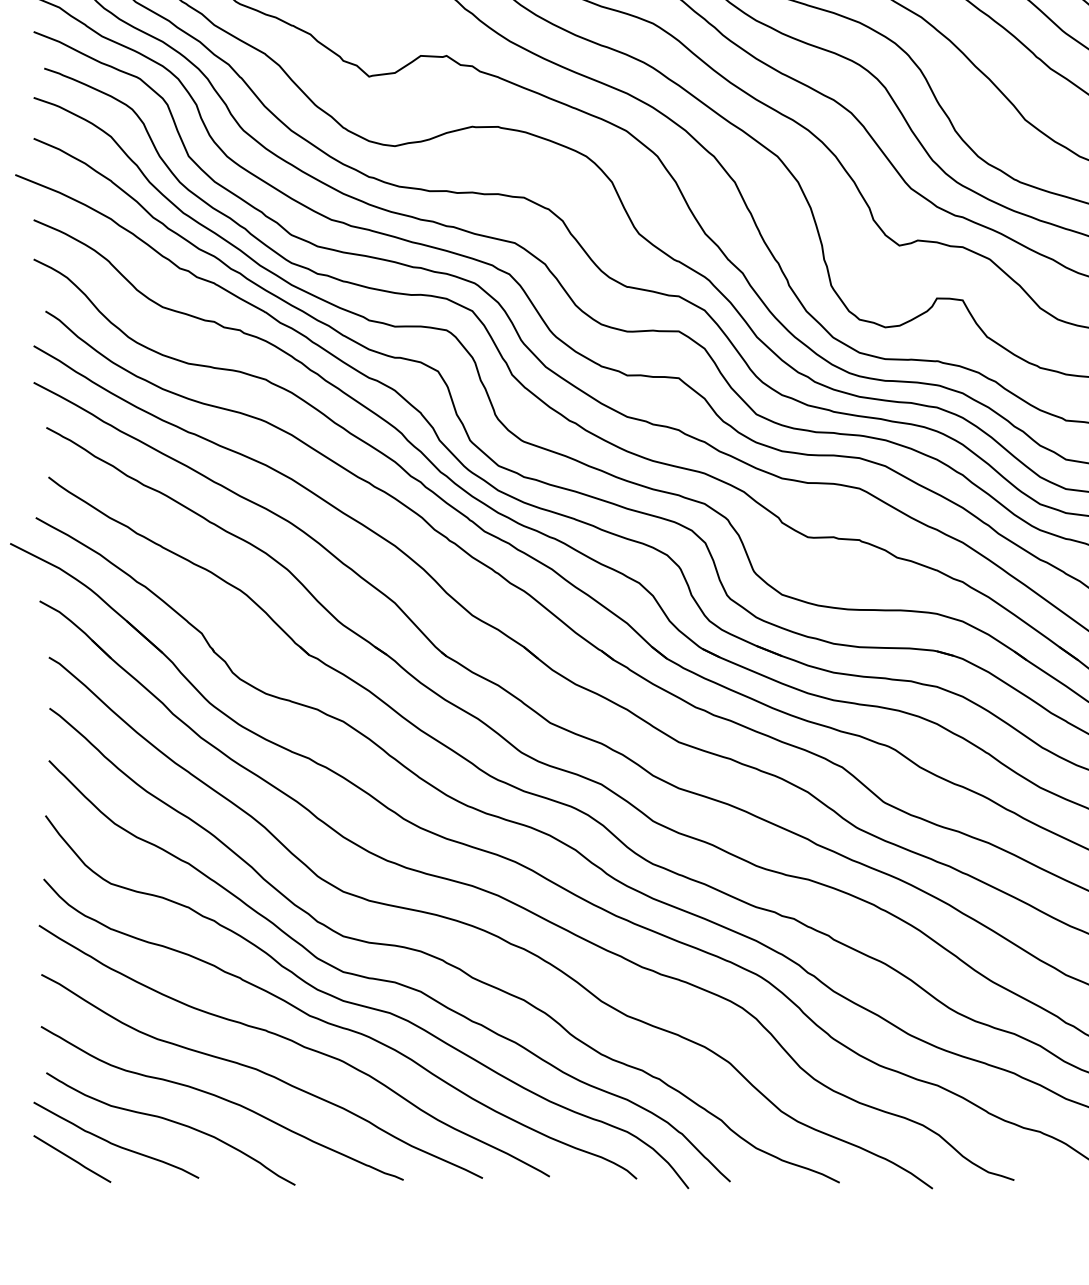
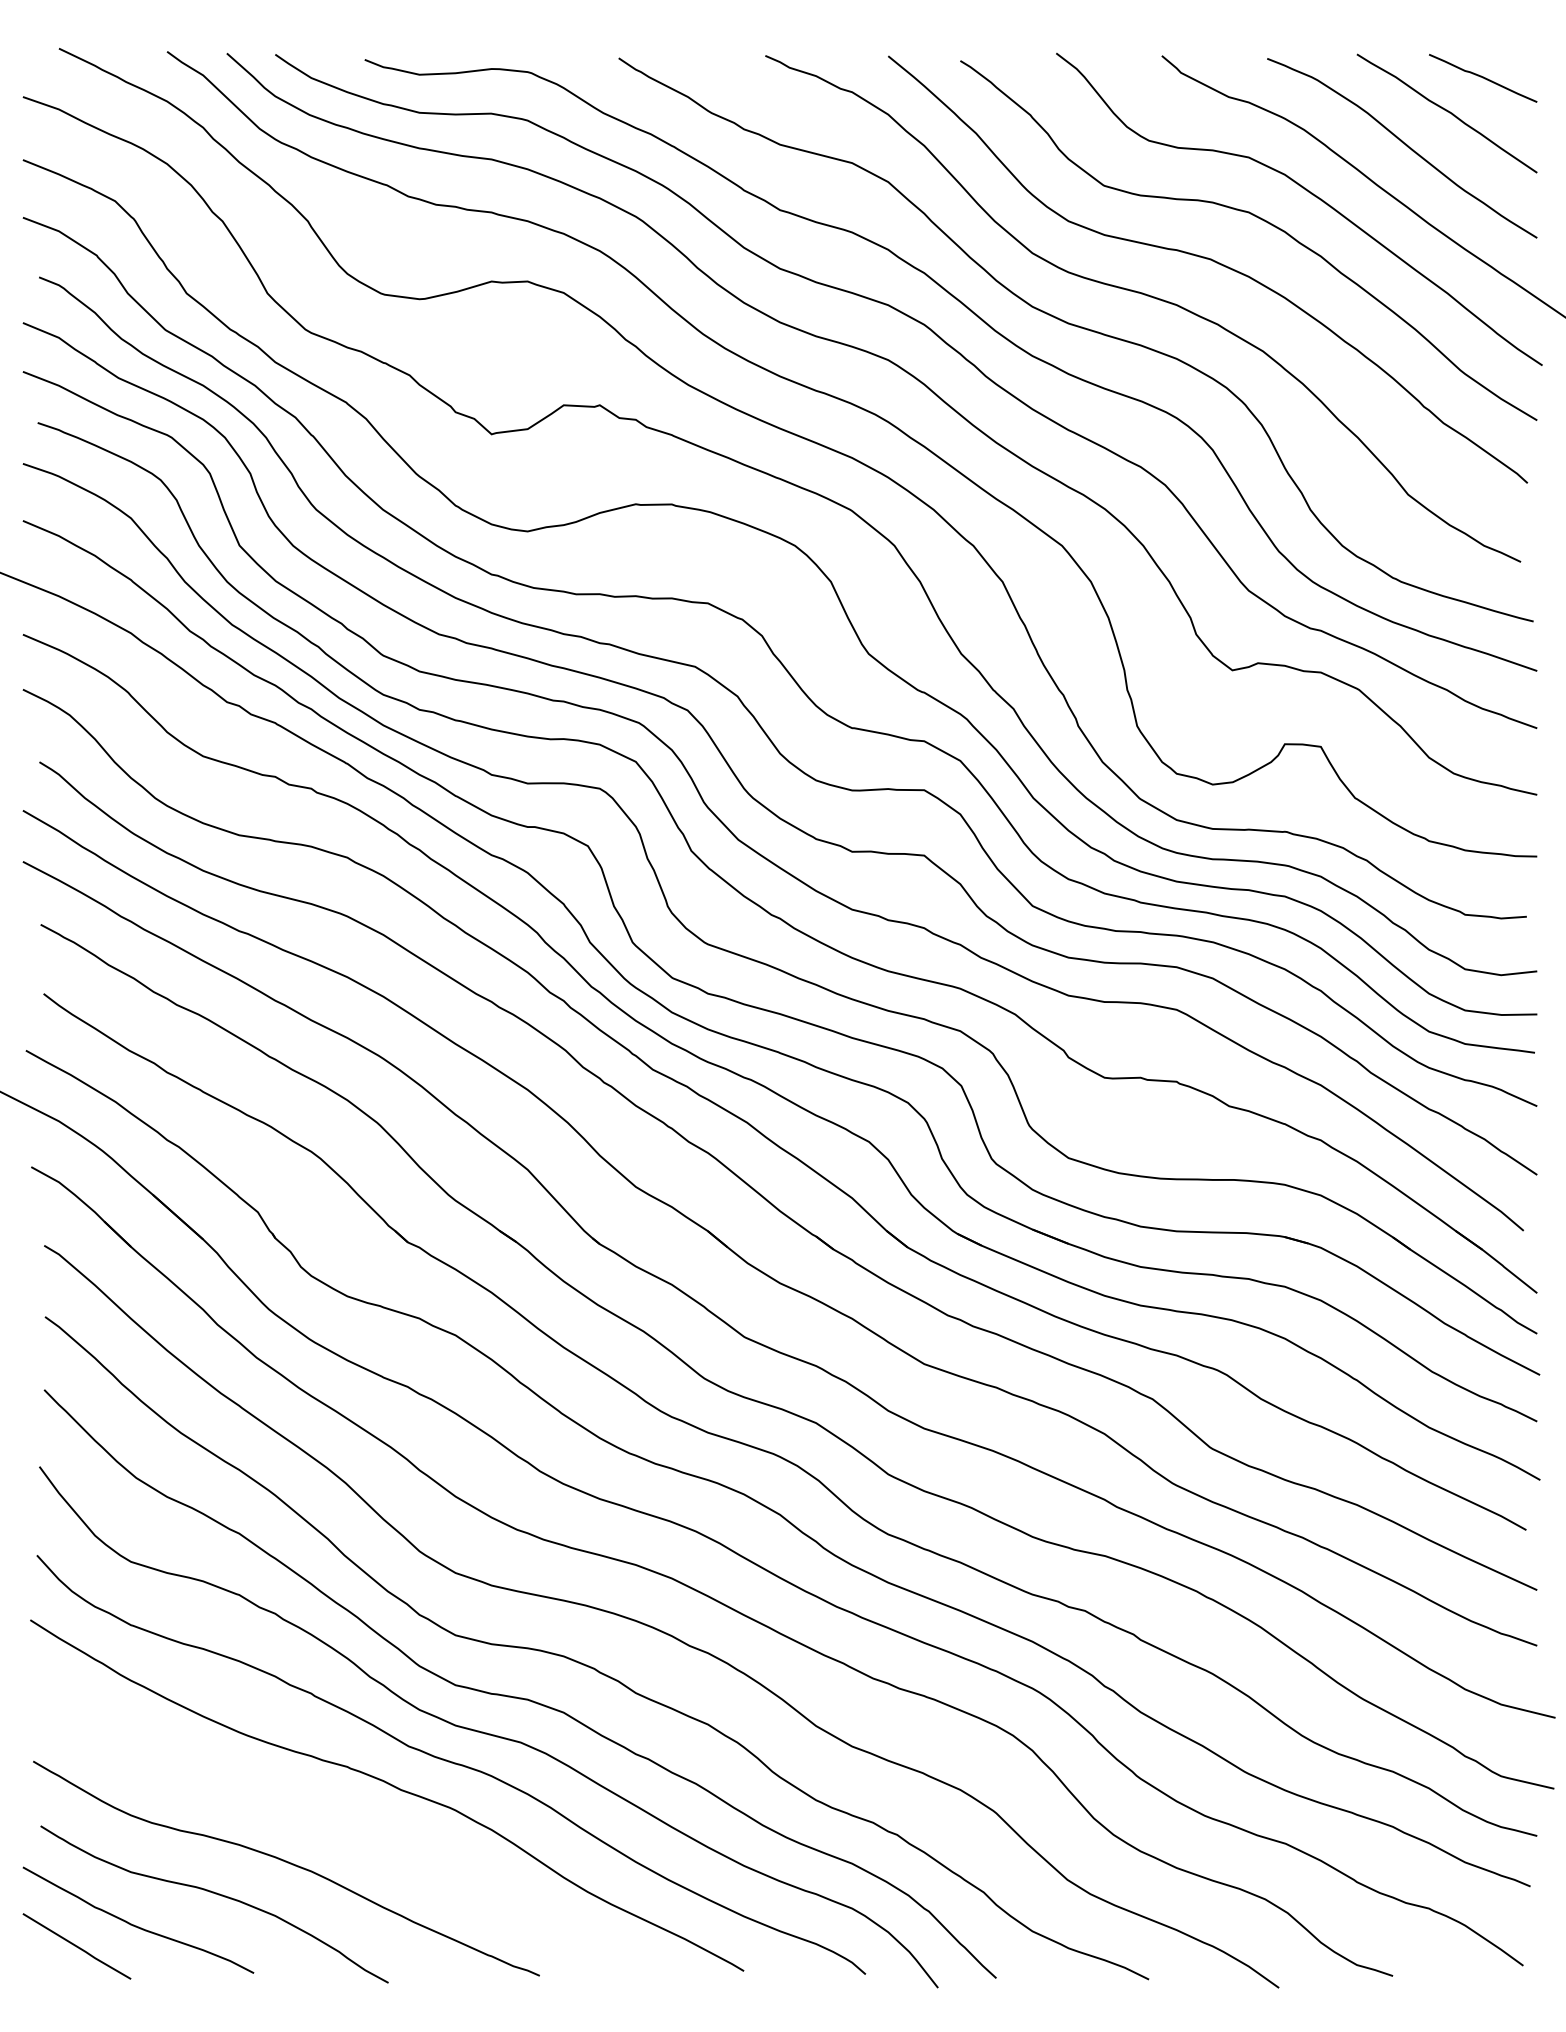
curve: (263, 1073) -> (343, 1826), removed

